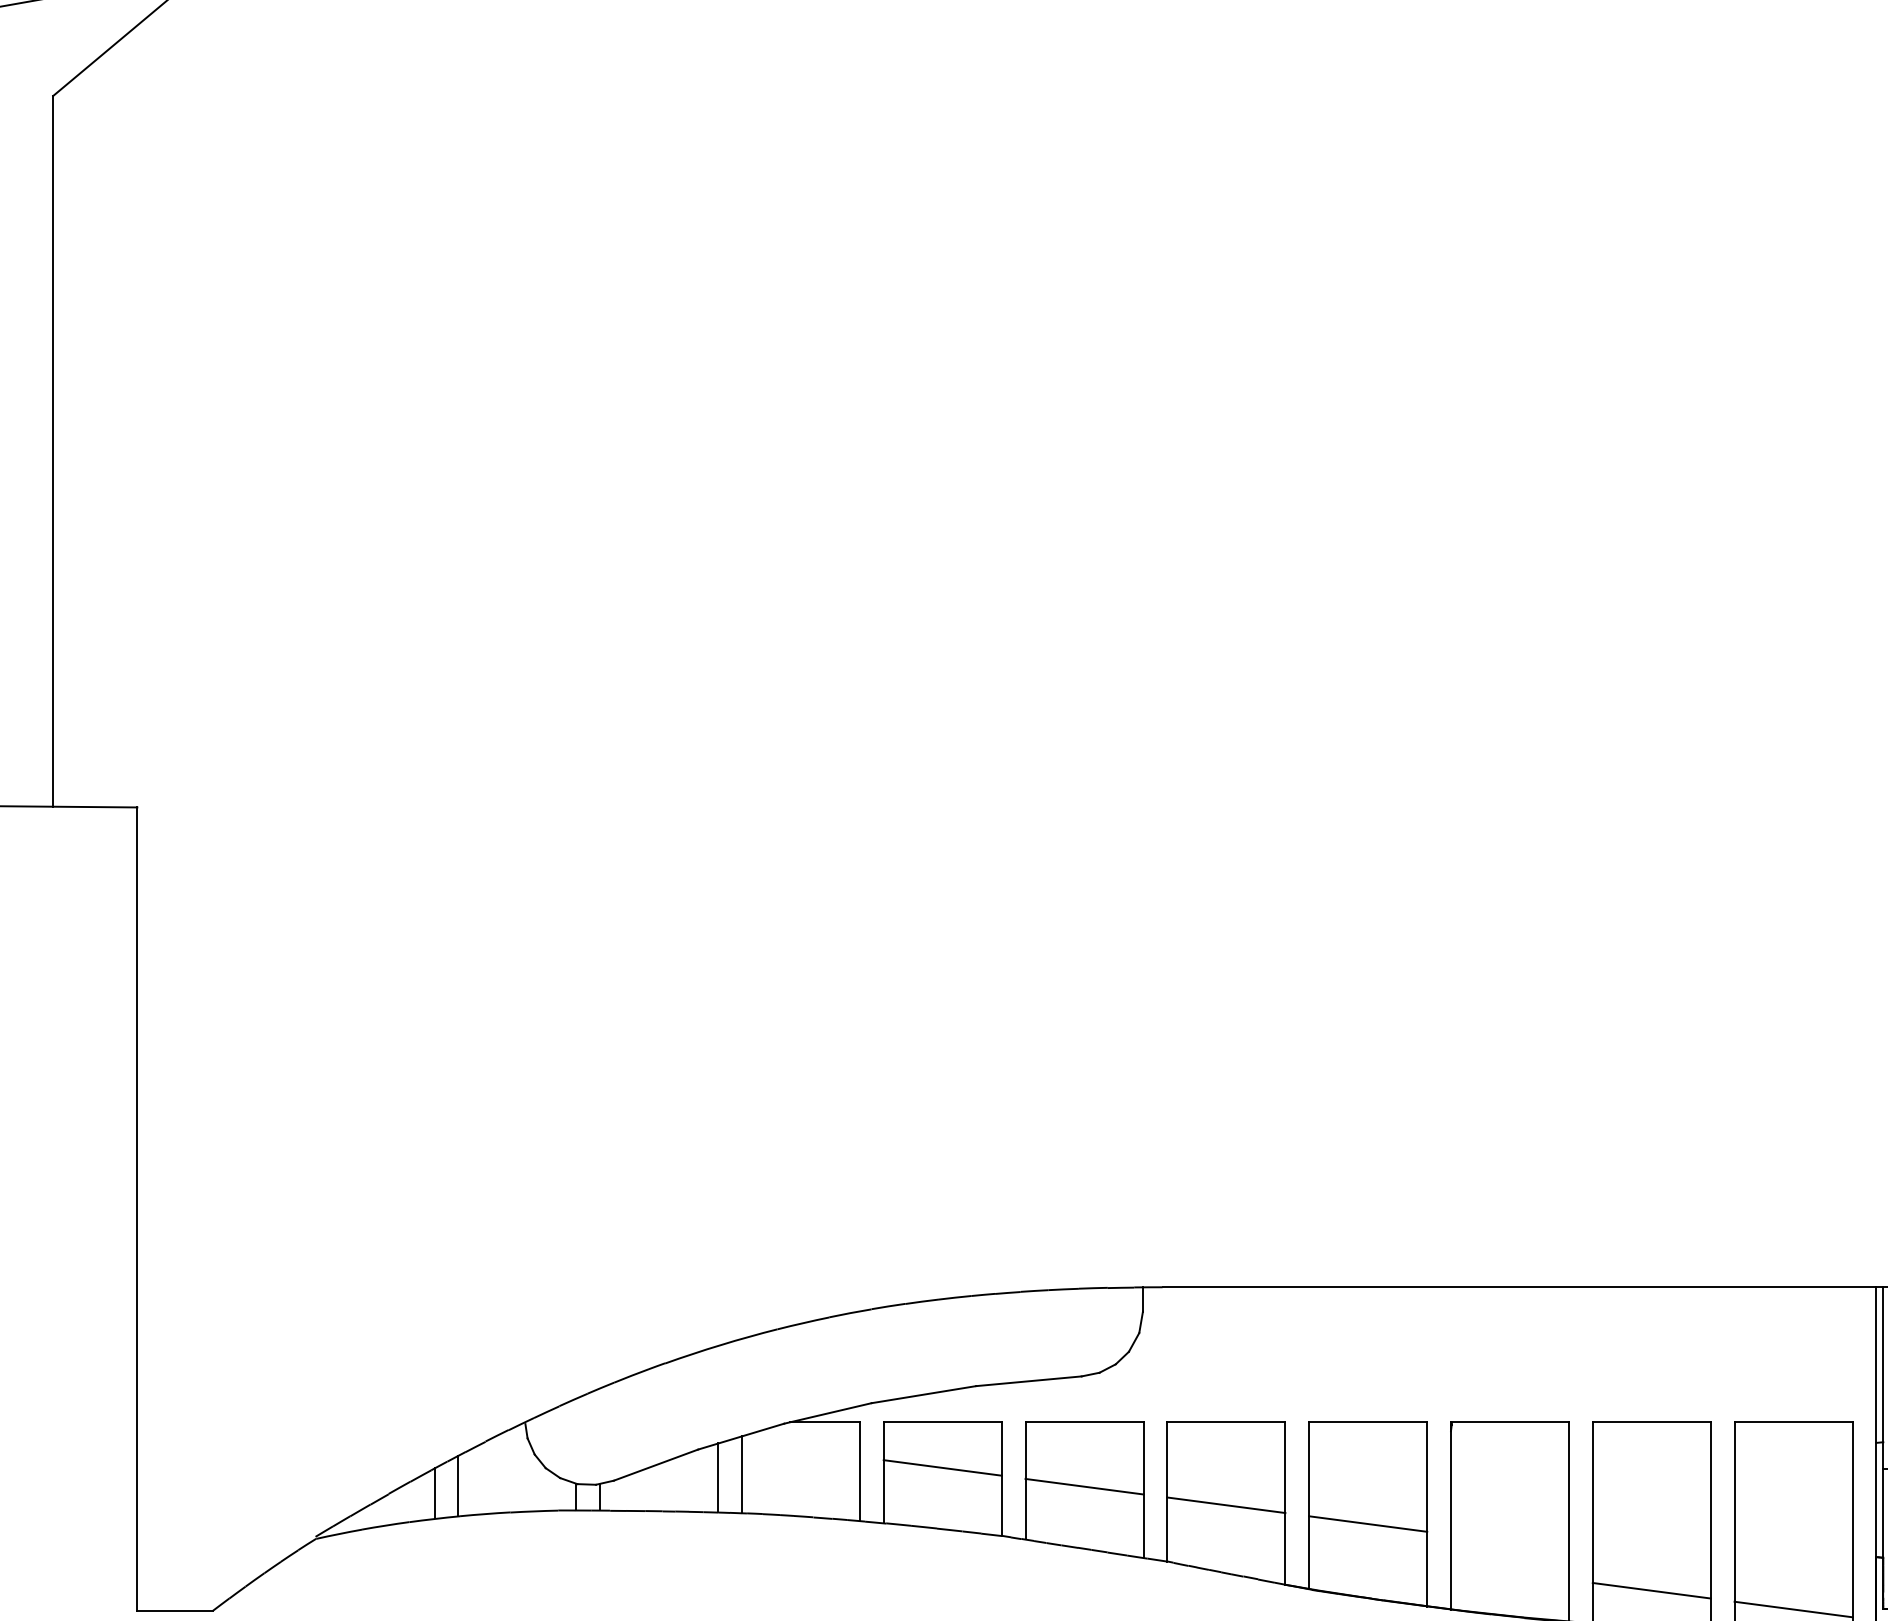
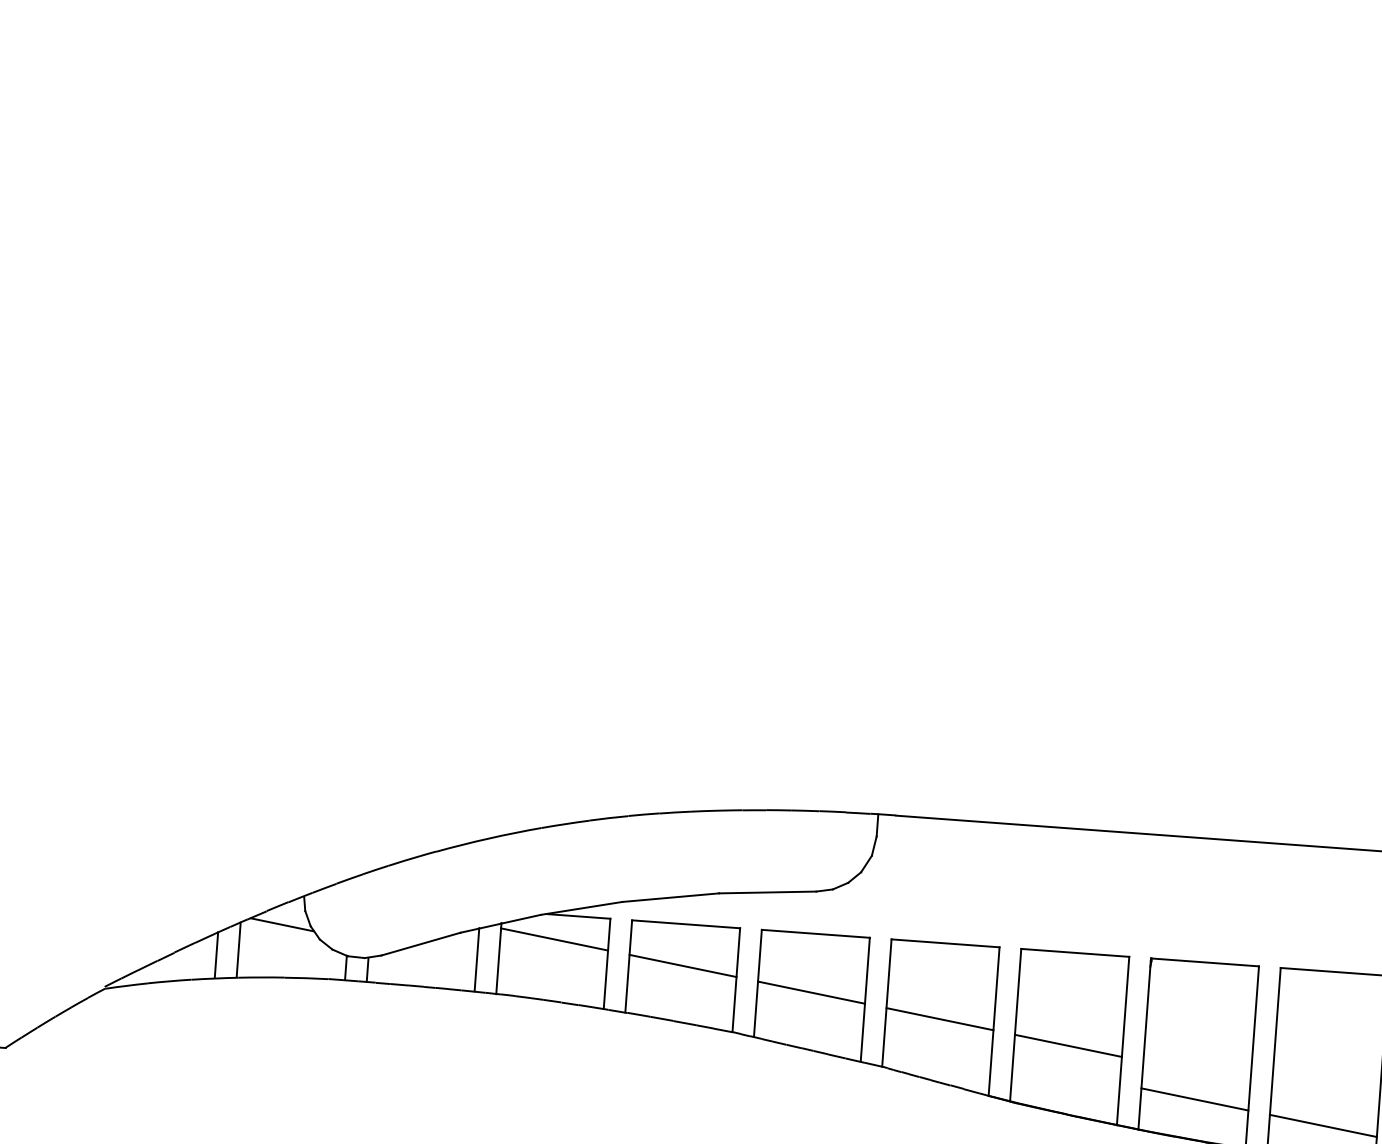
line: (800, 1449) -> (554, 939), added
line: (503, 1454) -> (282, 924), added
line: (1509, 1571) -> (1194, 1098), added

